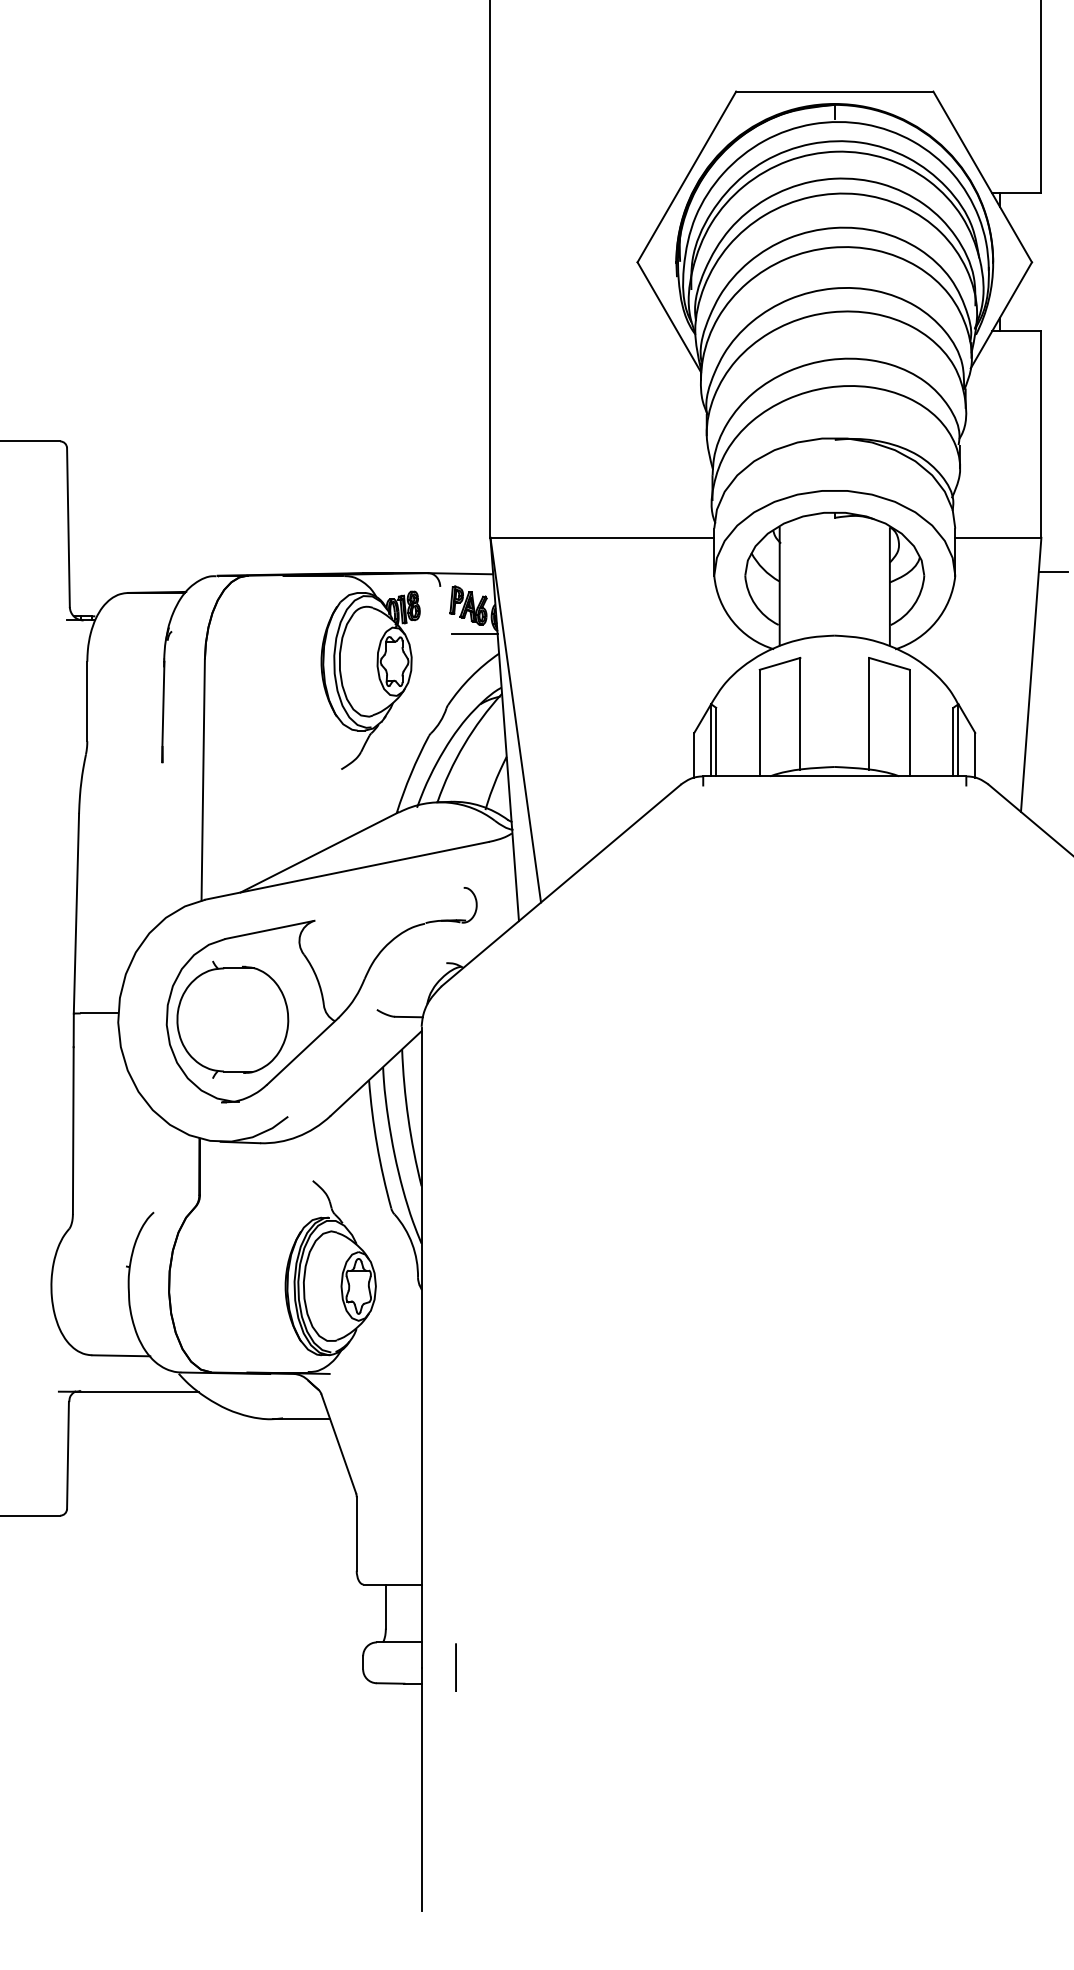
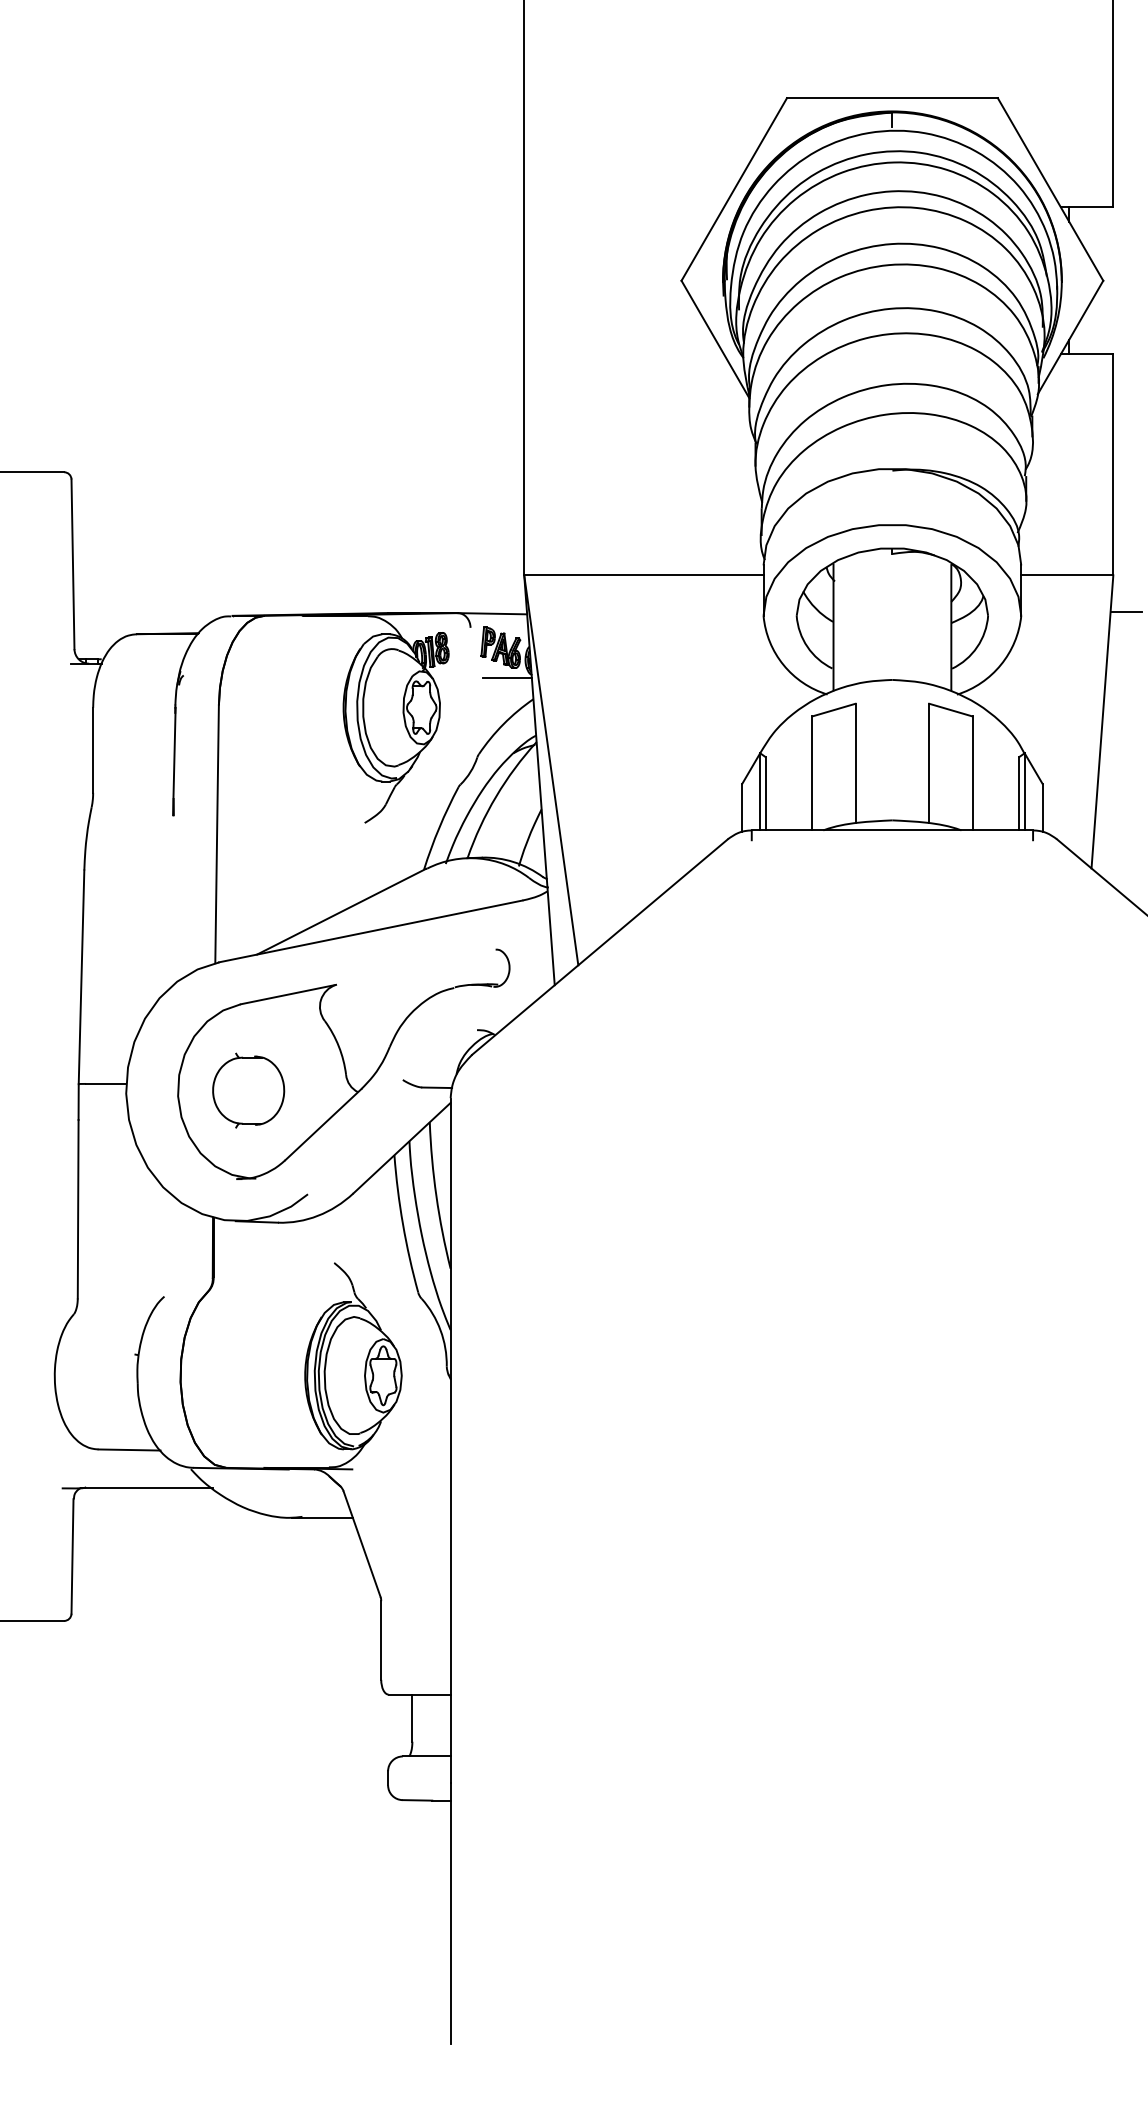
part: (232, 1019) -> (248, 1090), size x0.6
line: (456, 1667) -> (487, 1783), removed

